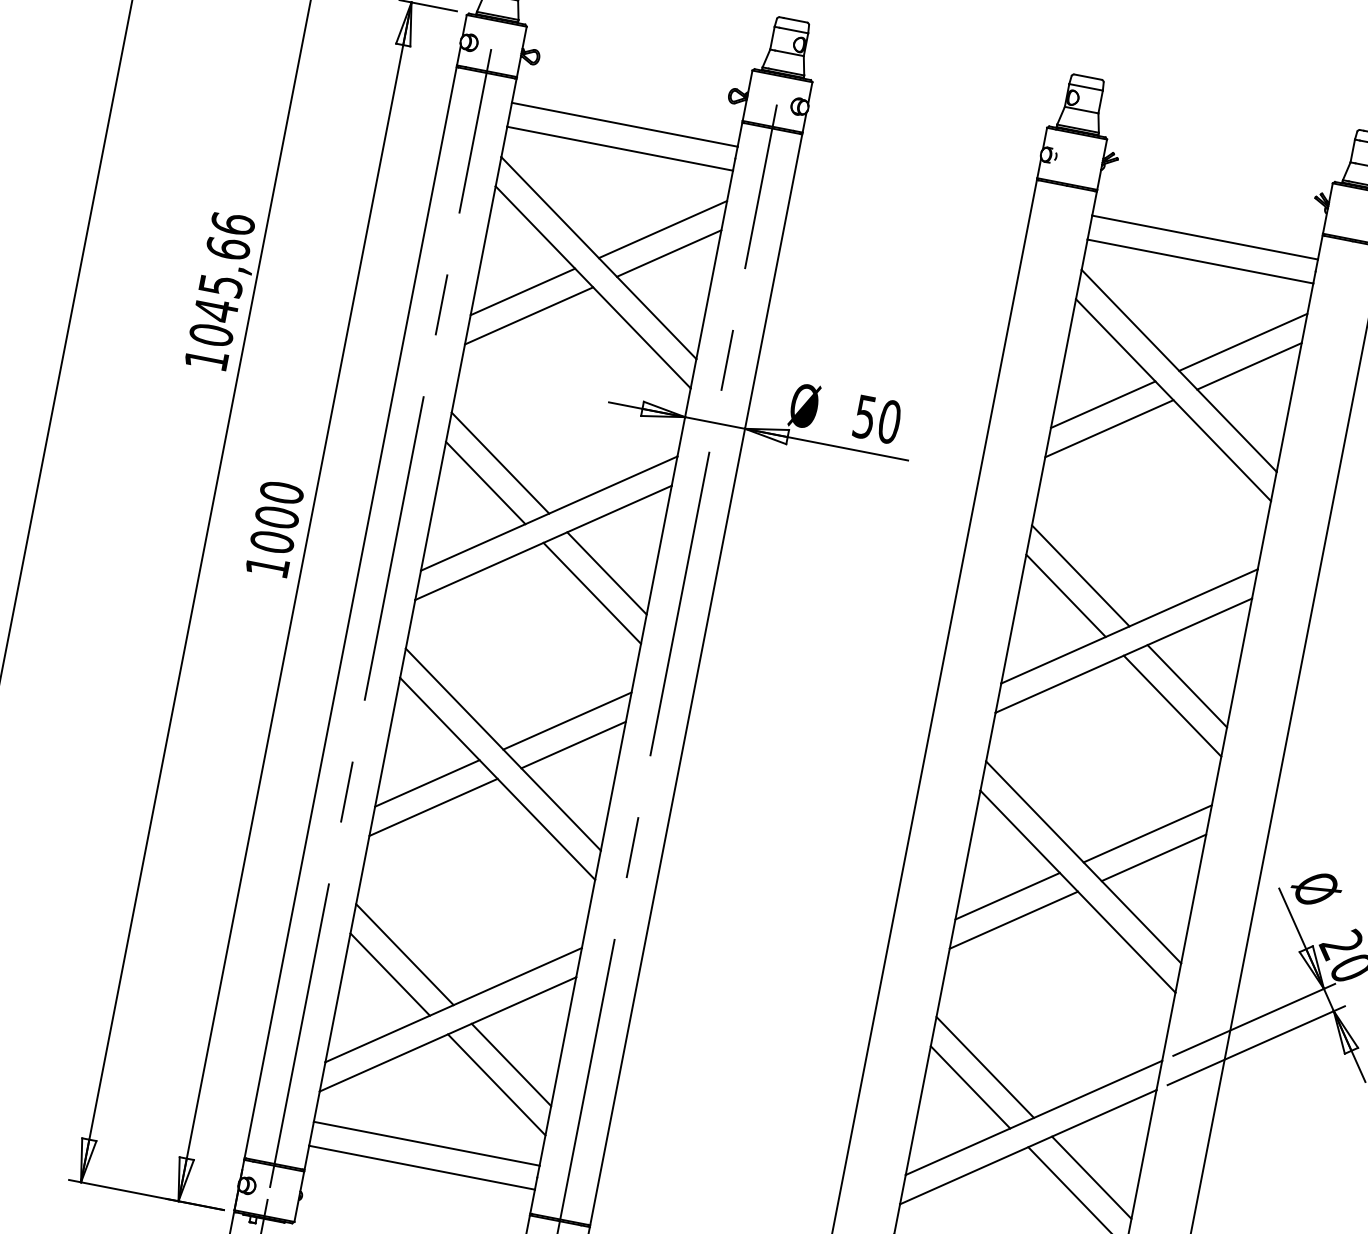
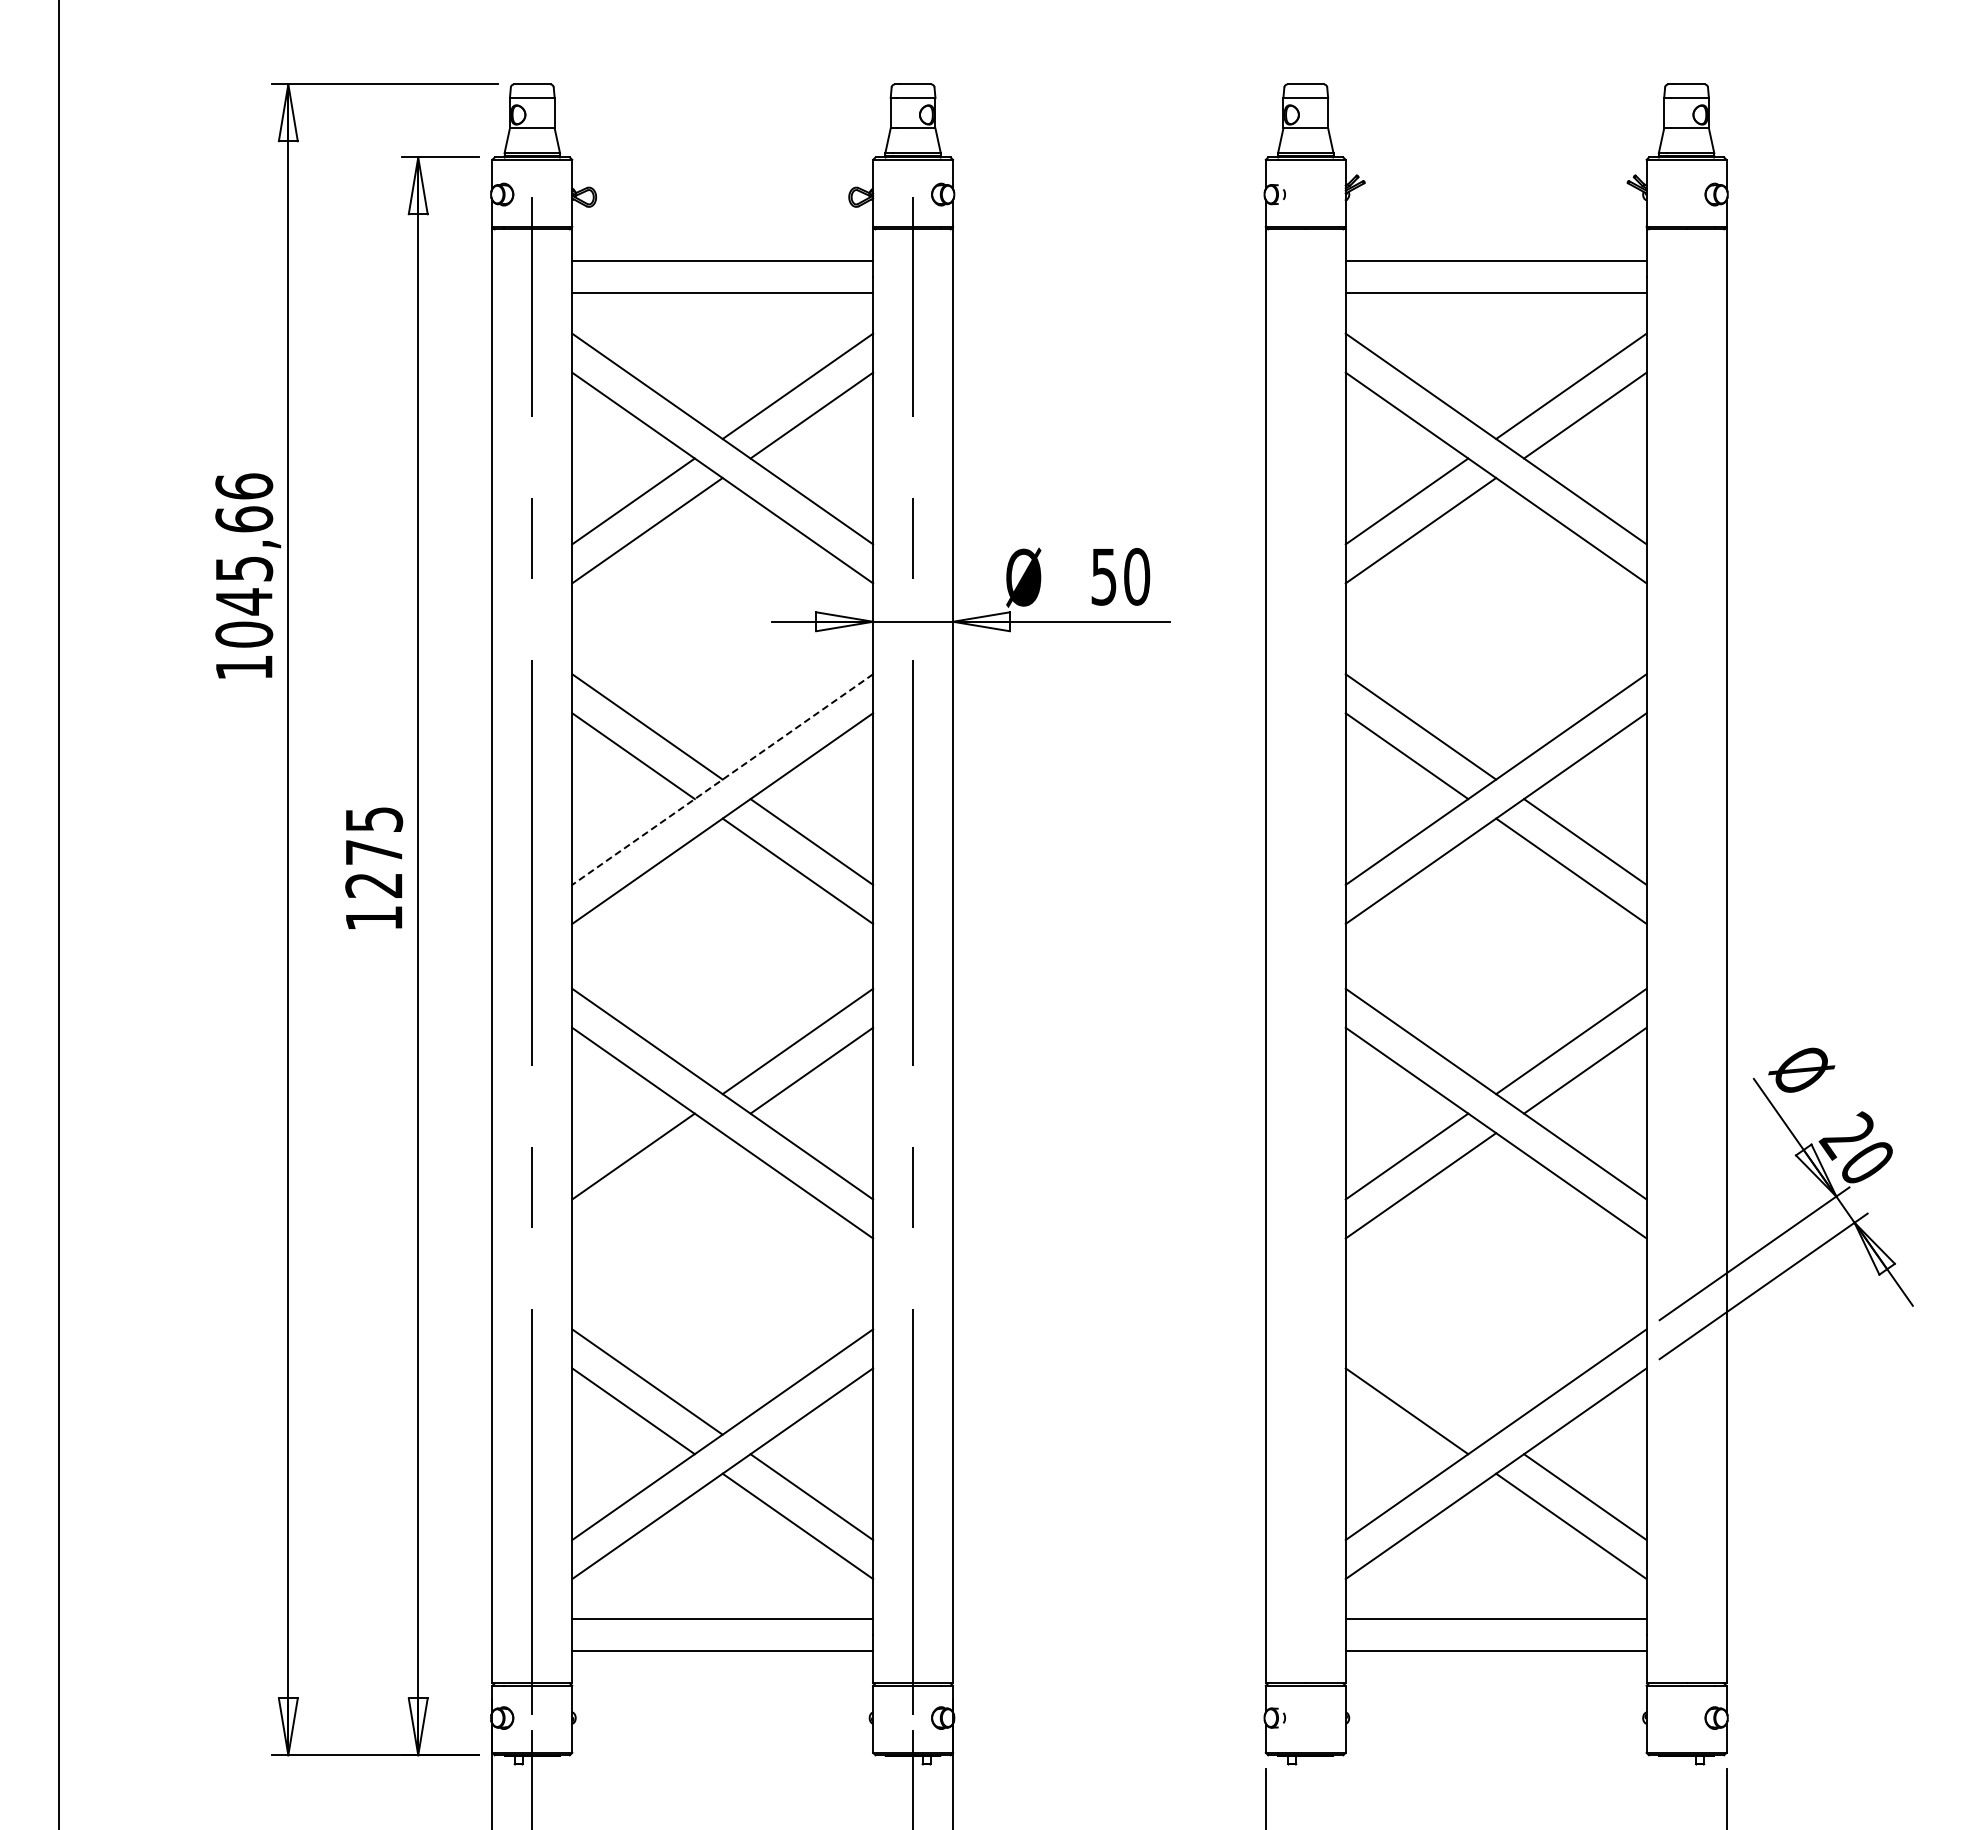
line: (549, 513) -> (722, 779), solid -> dashed
text: (277, 517) -> (374, 852), 1000 -> 1275
line: (433, 807) -> (647, 1185), removed
line: (984, 1066) -> (1420, 1381), removed

